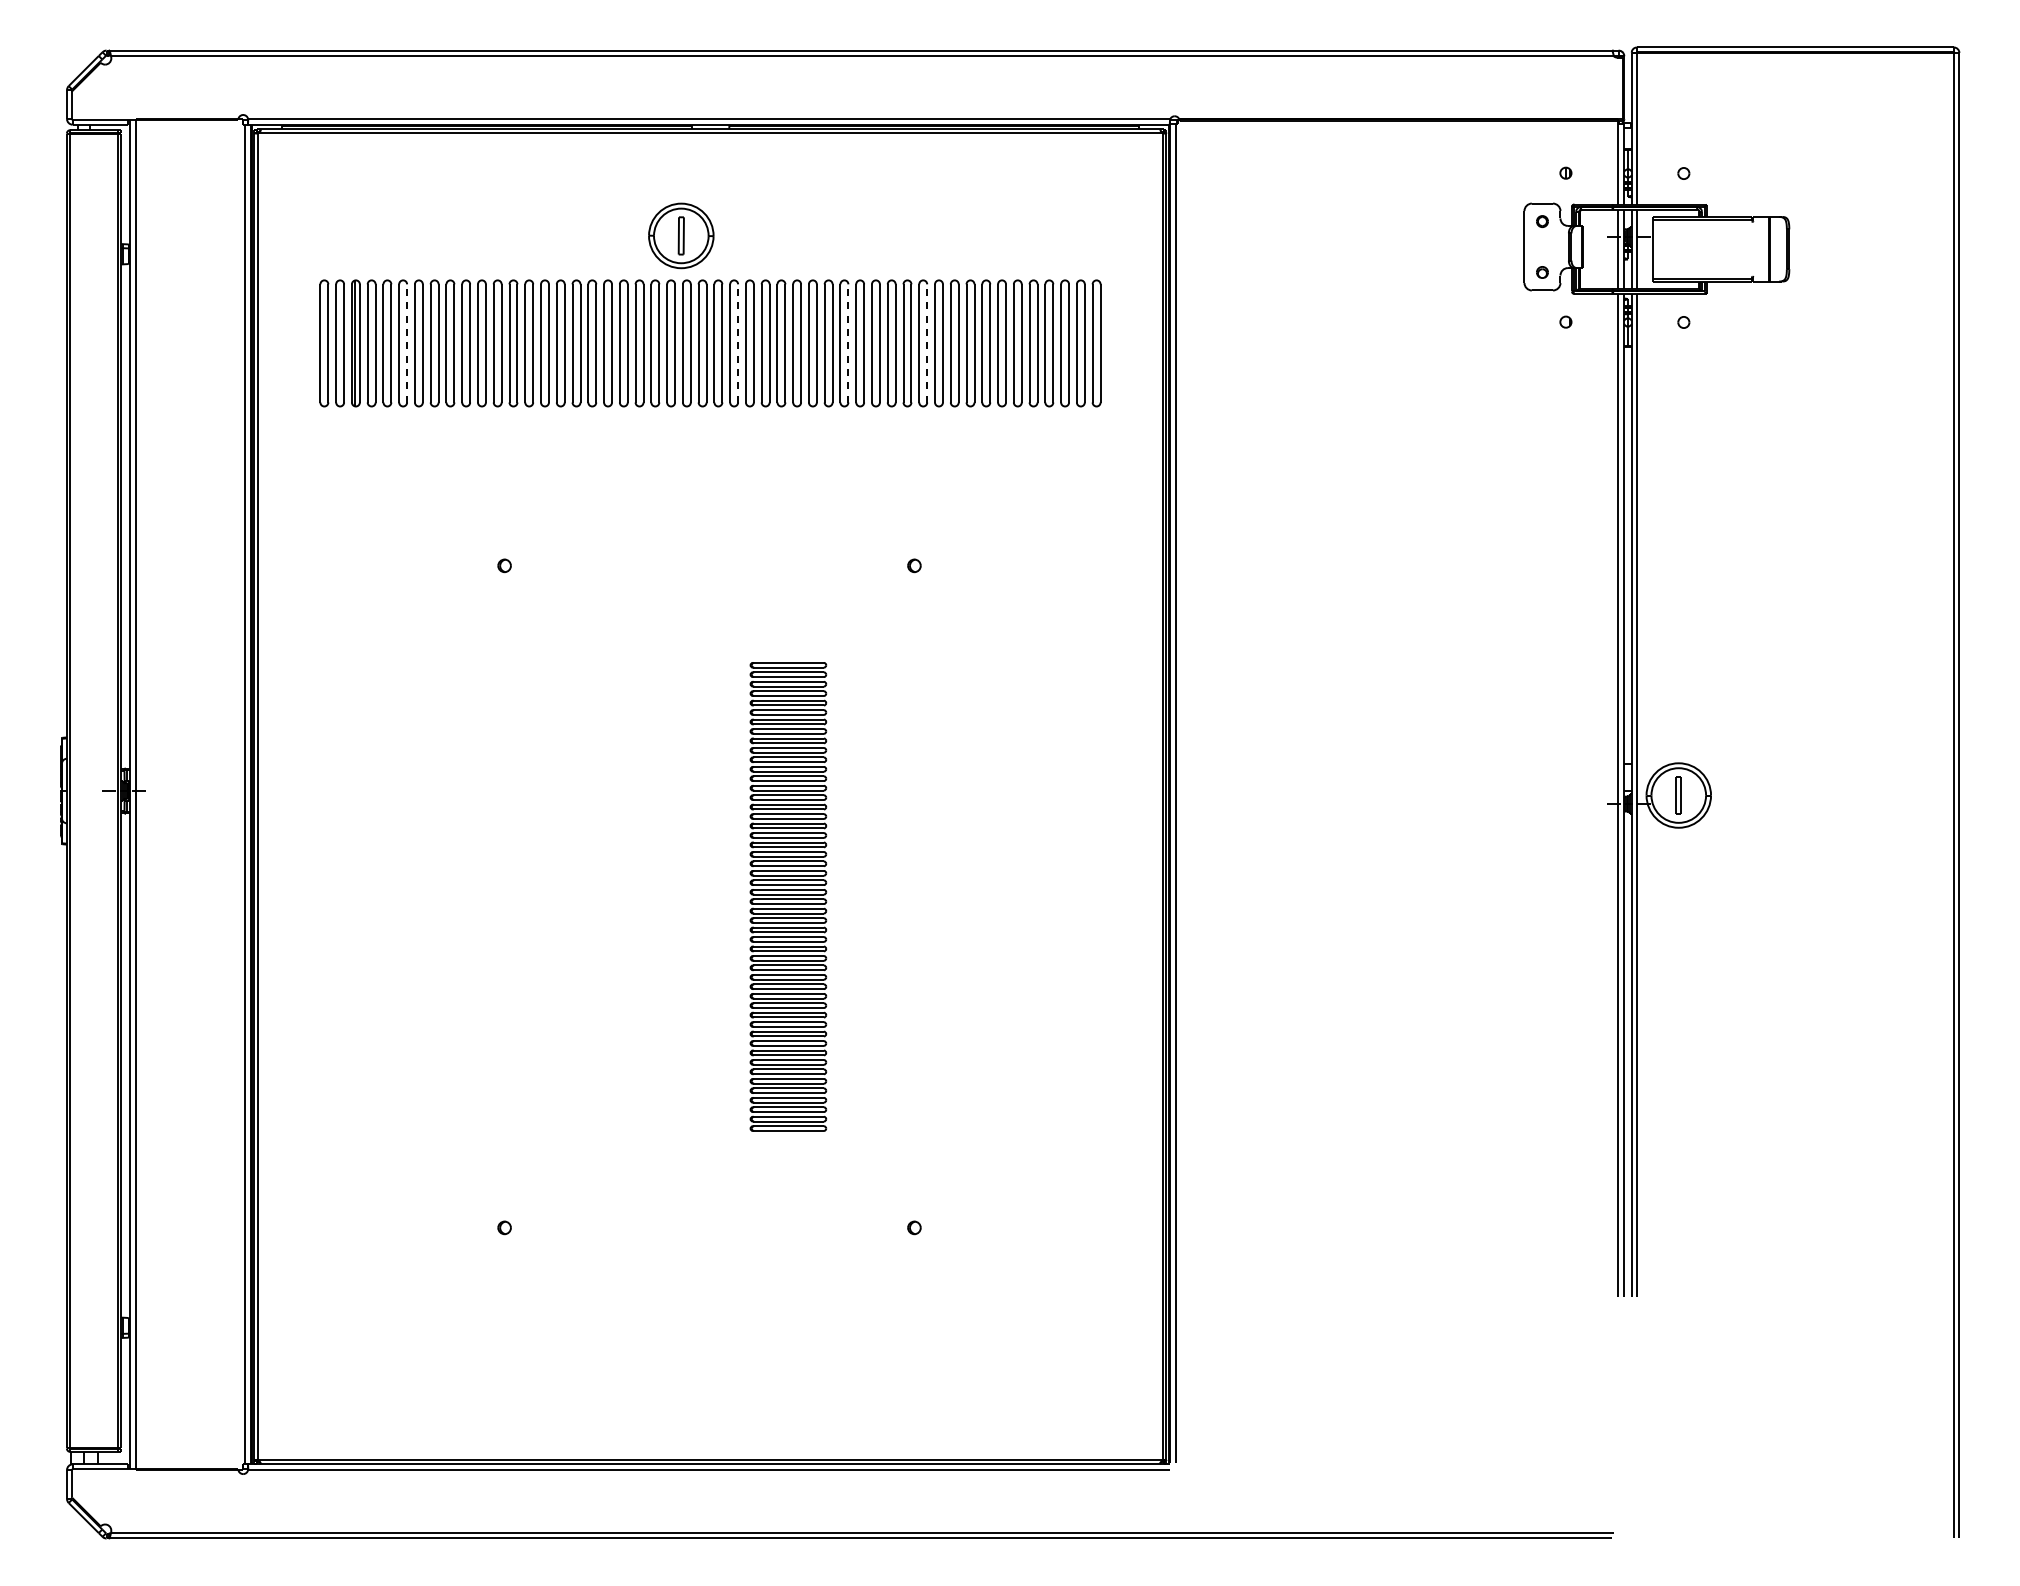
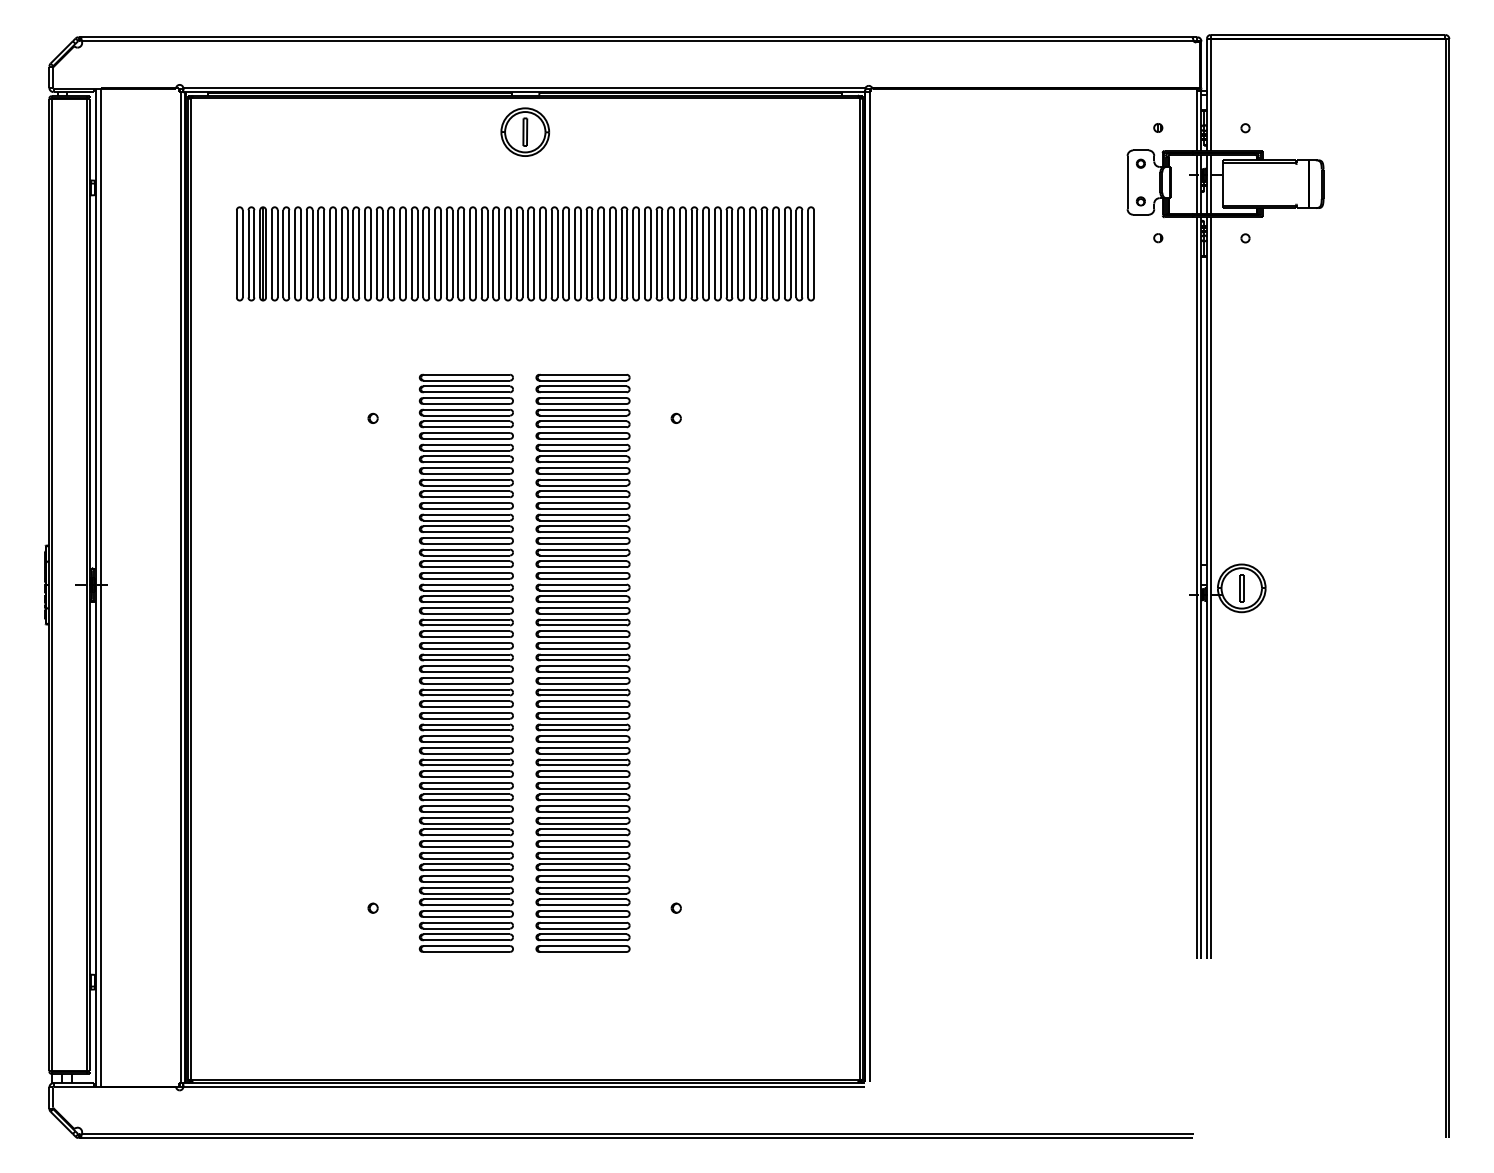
part: (681, 235) -> (525, 131), moved
line: (407, 342) -> (301, 253), dashed -> solid
line: (738, 342) -> (546, 253), dashed -> solid
line: (848, 342) -> (627, 253), dashed -> solid
line: (927, 342) -> (685, 253), dashed -> solid
part: (630, 896) -> (466, 663), added
part: (788, 896) -> (583, 663), size x1.67

